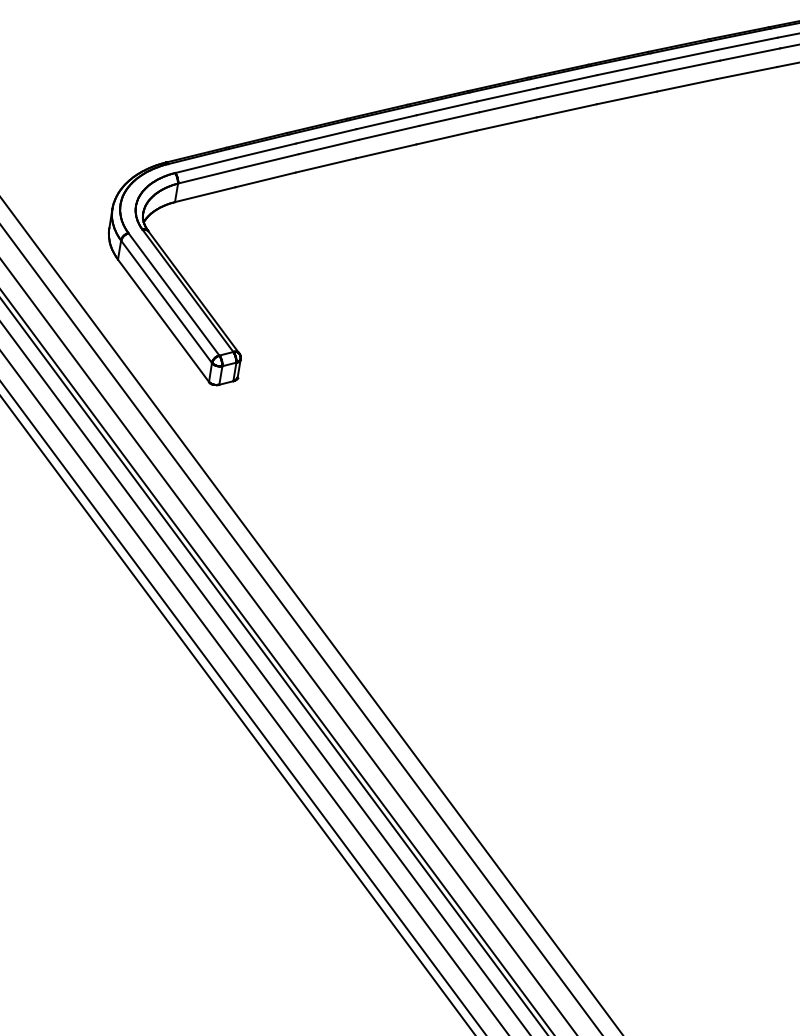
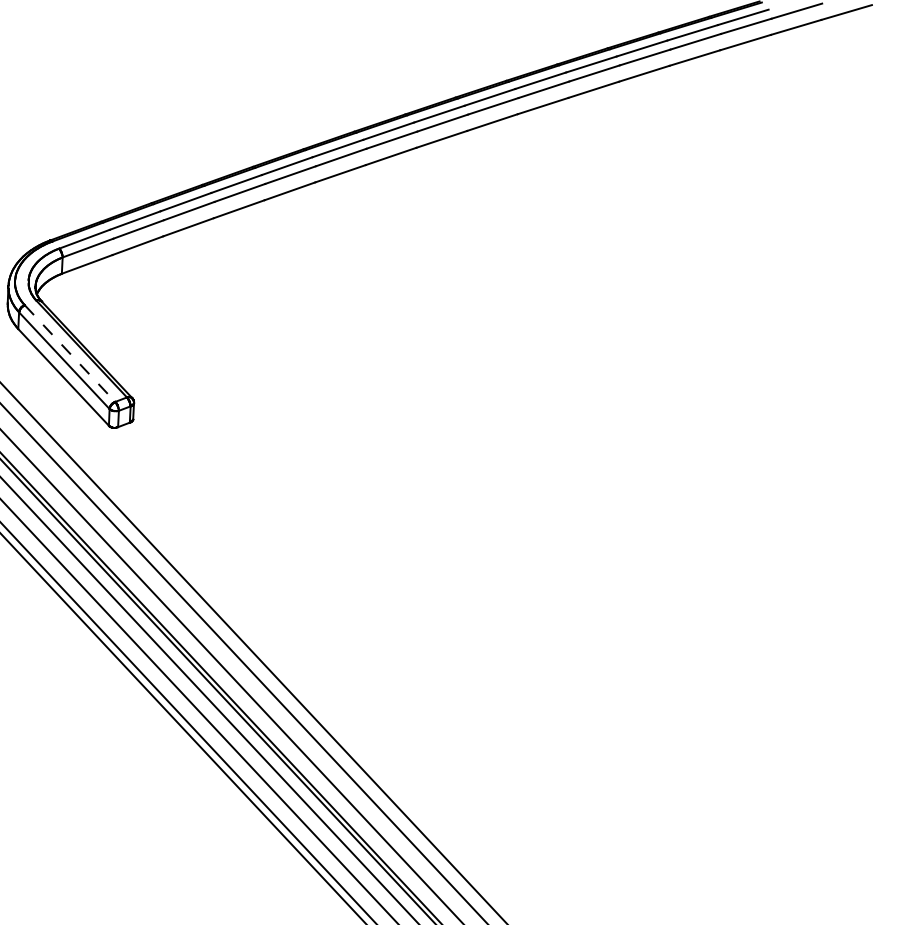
line: (174, 294) -> (70, 353), solid -> dashed

